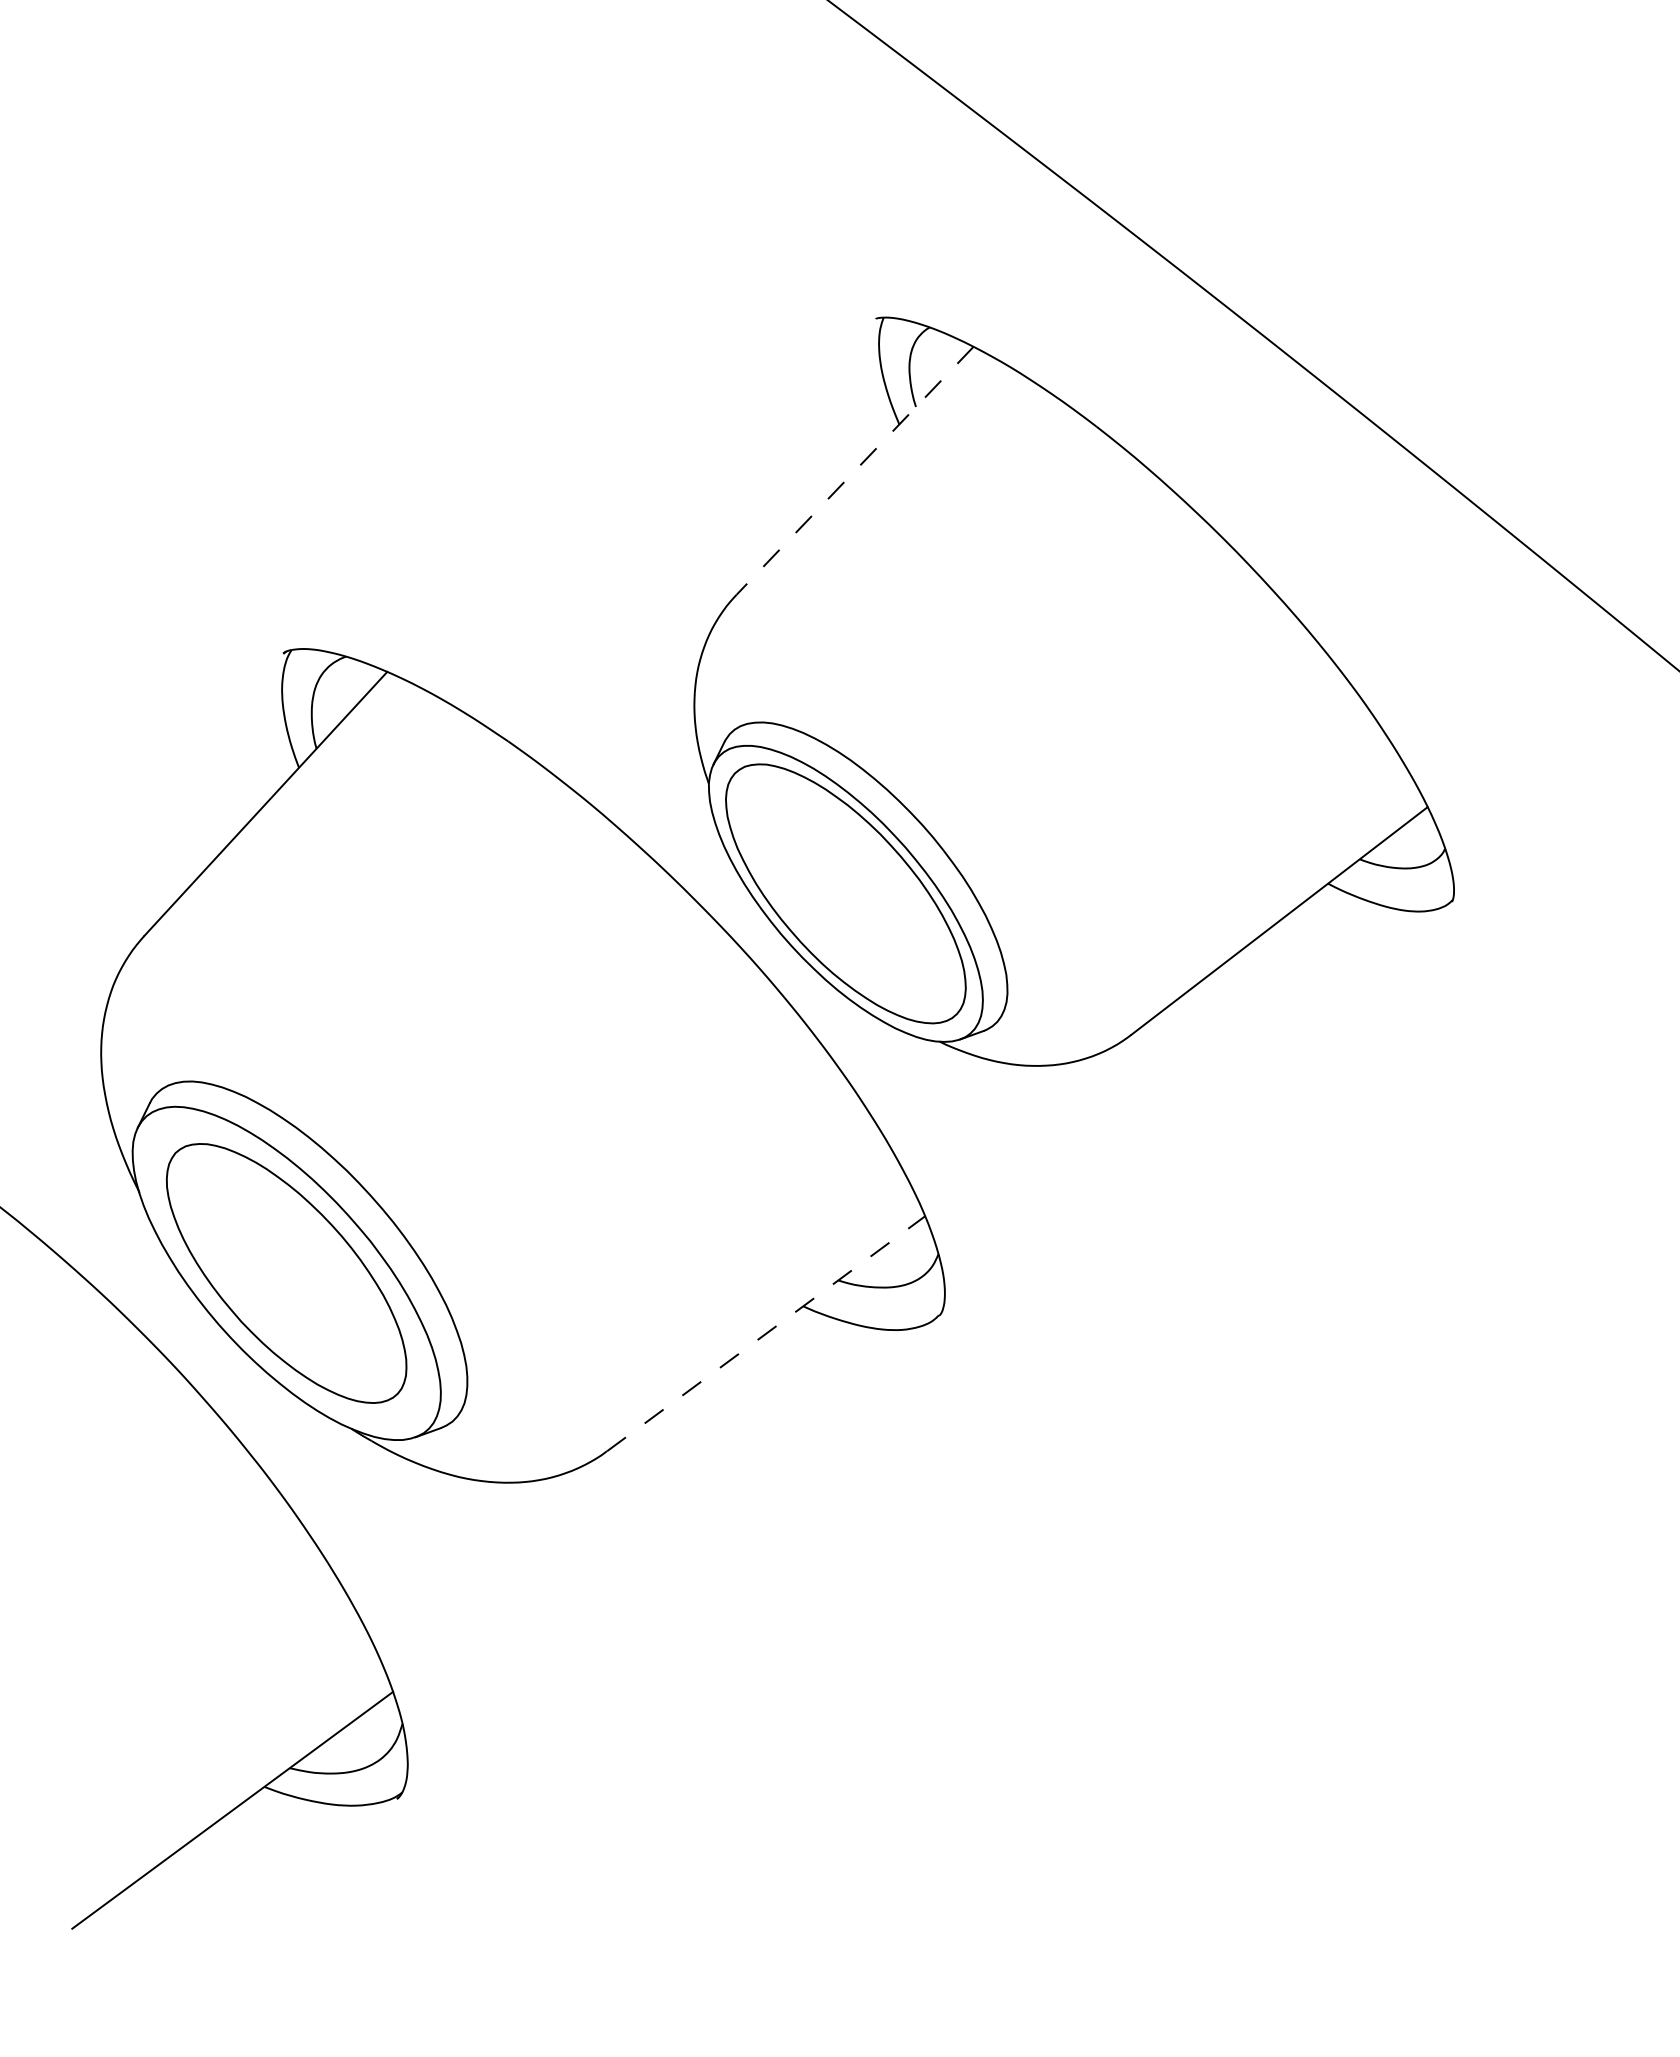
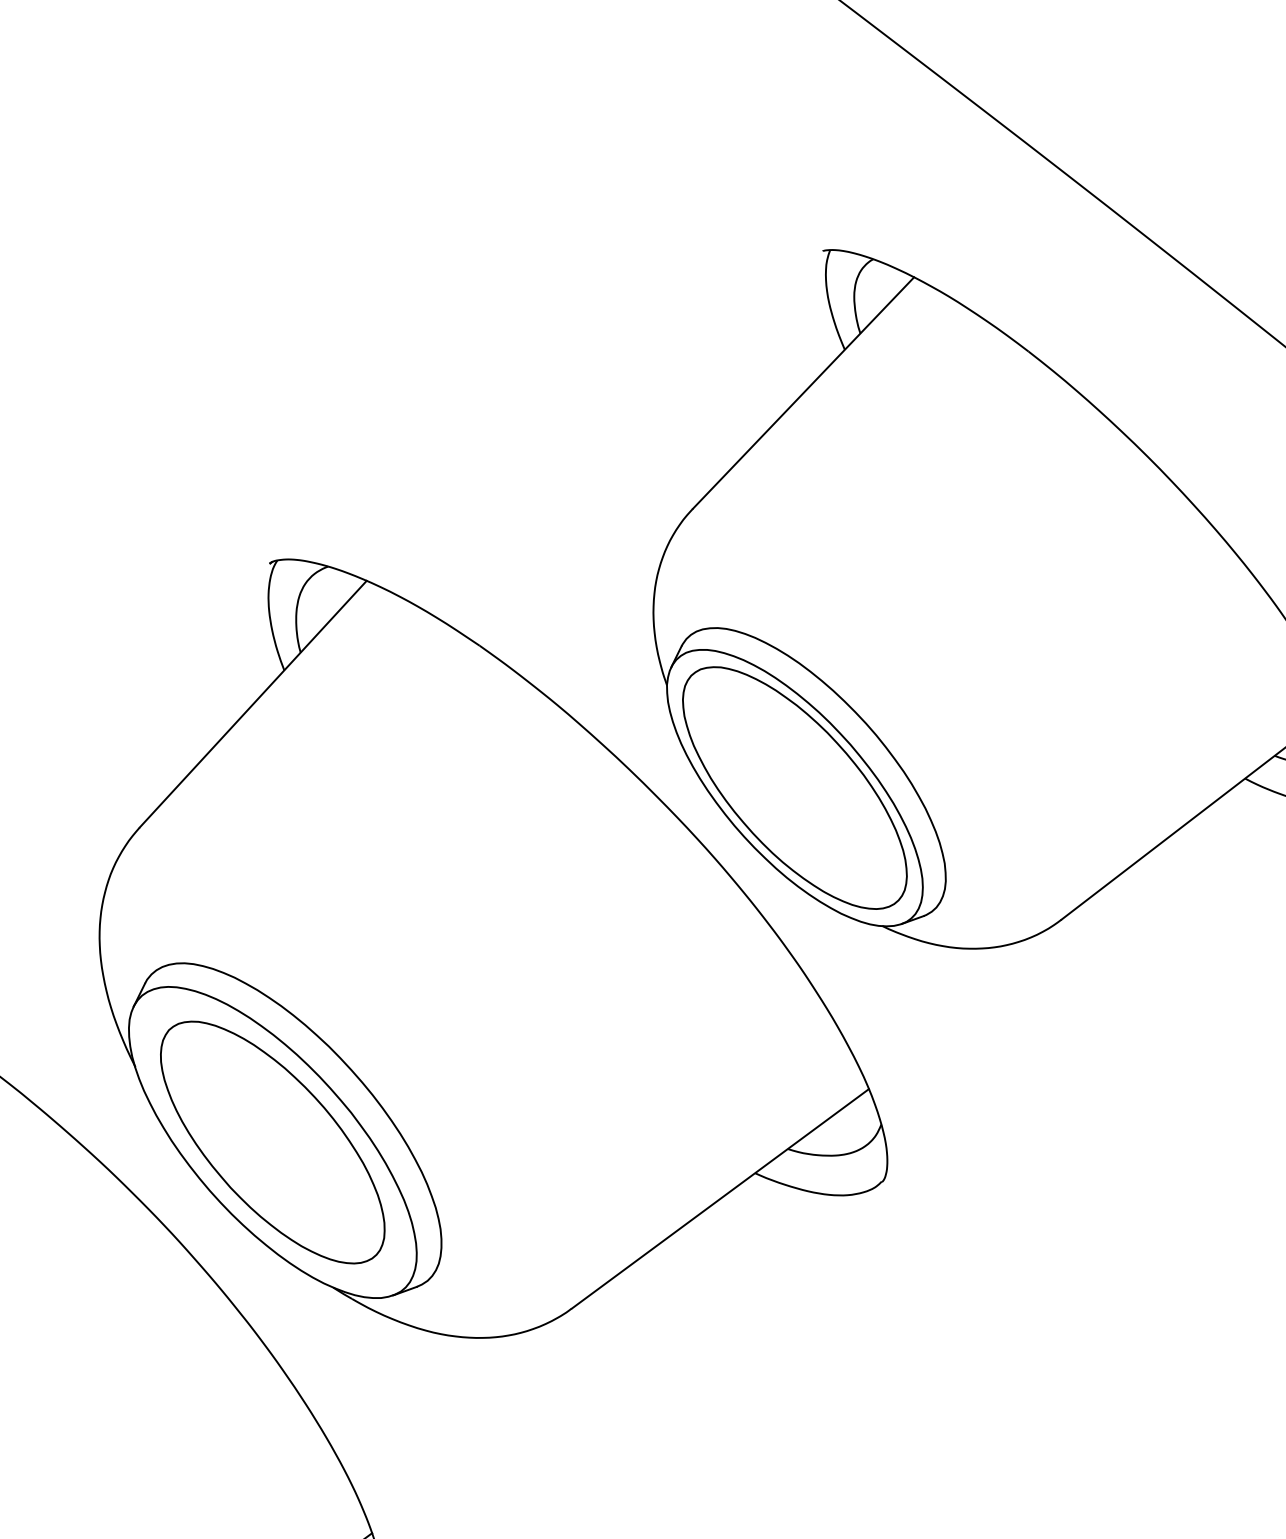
line: (854, 471) -> (802, 393), dashed -> solid
line: (766, 1333) -> (720, 1198), dashed -> solid

